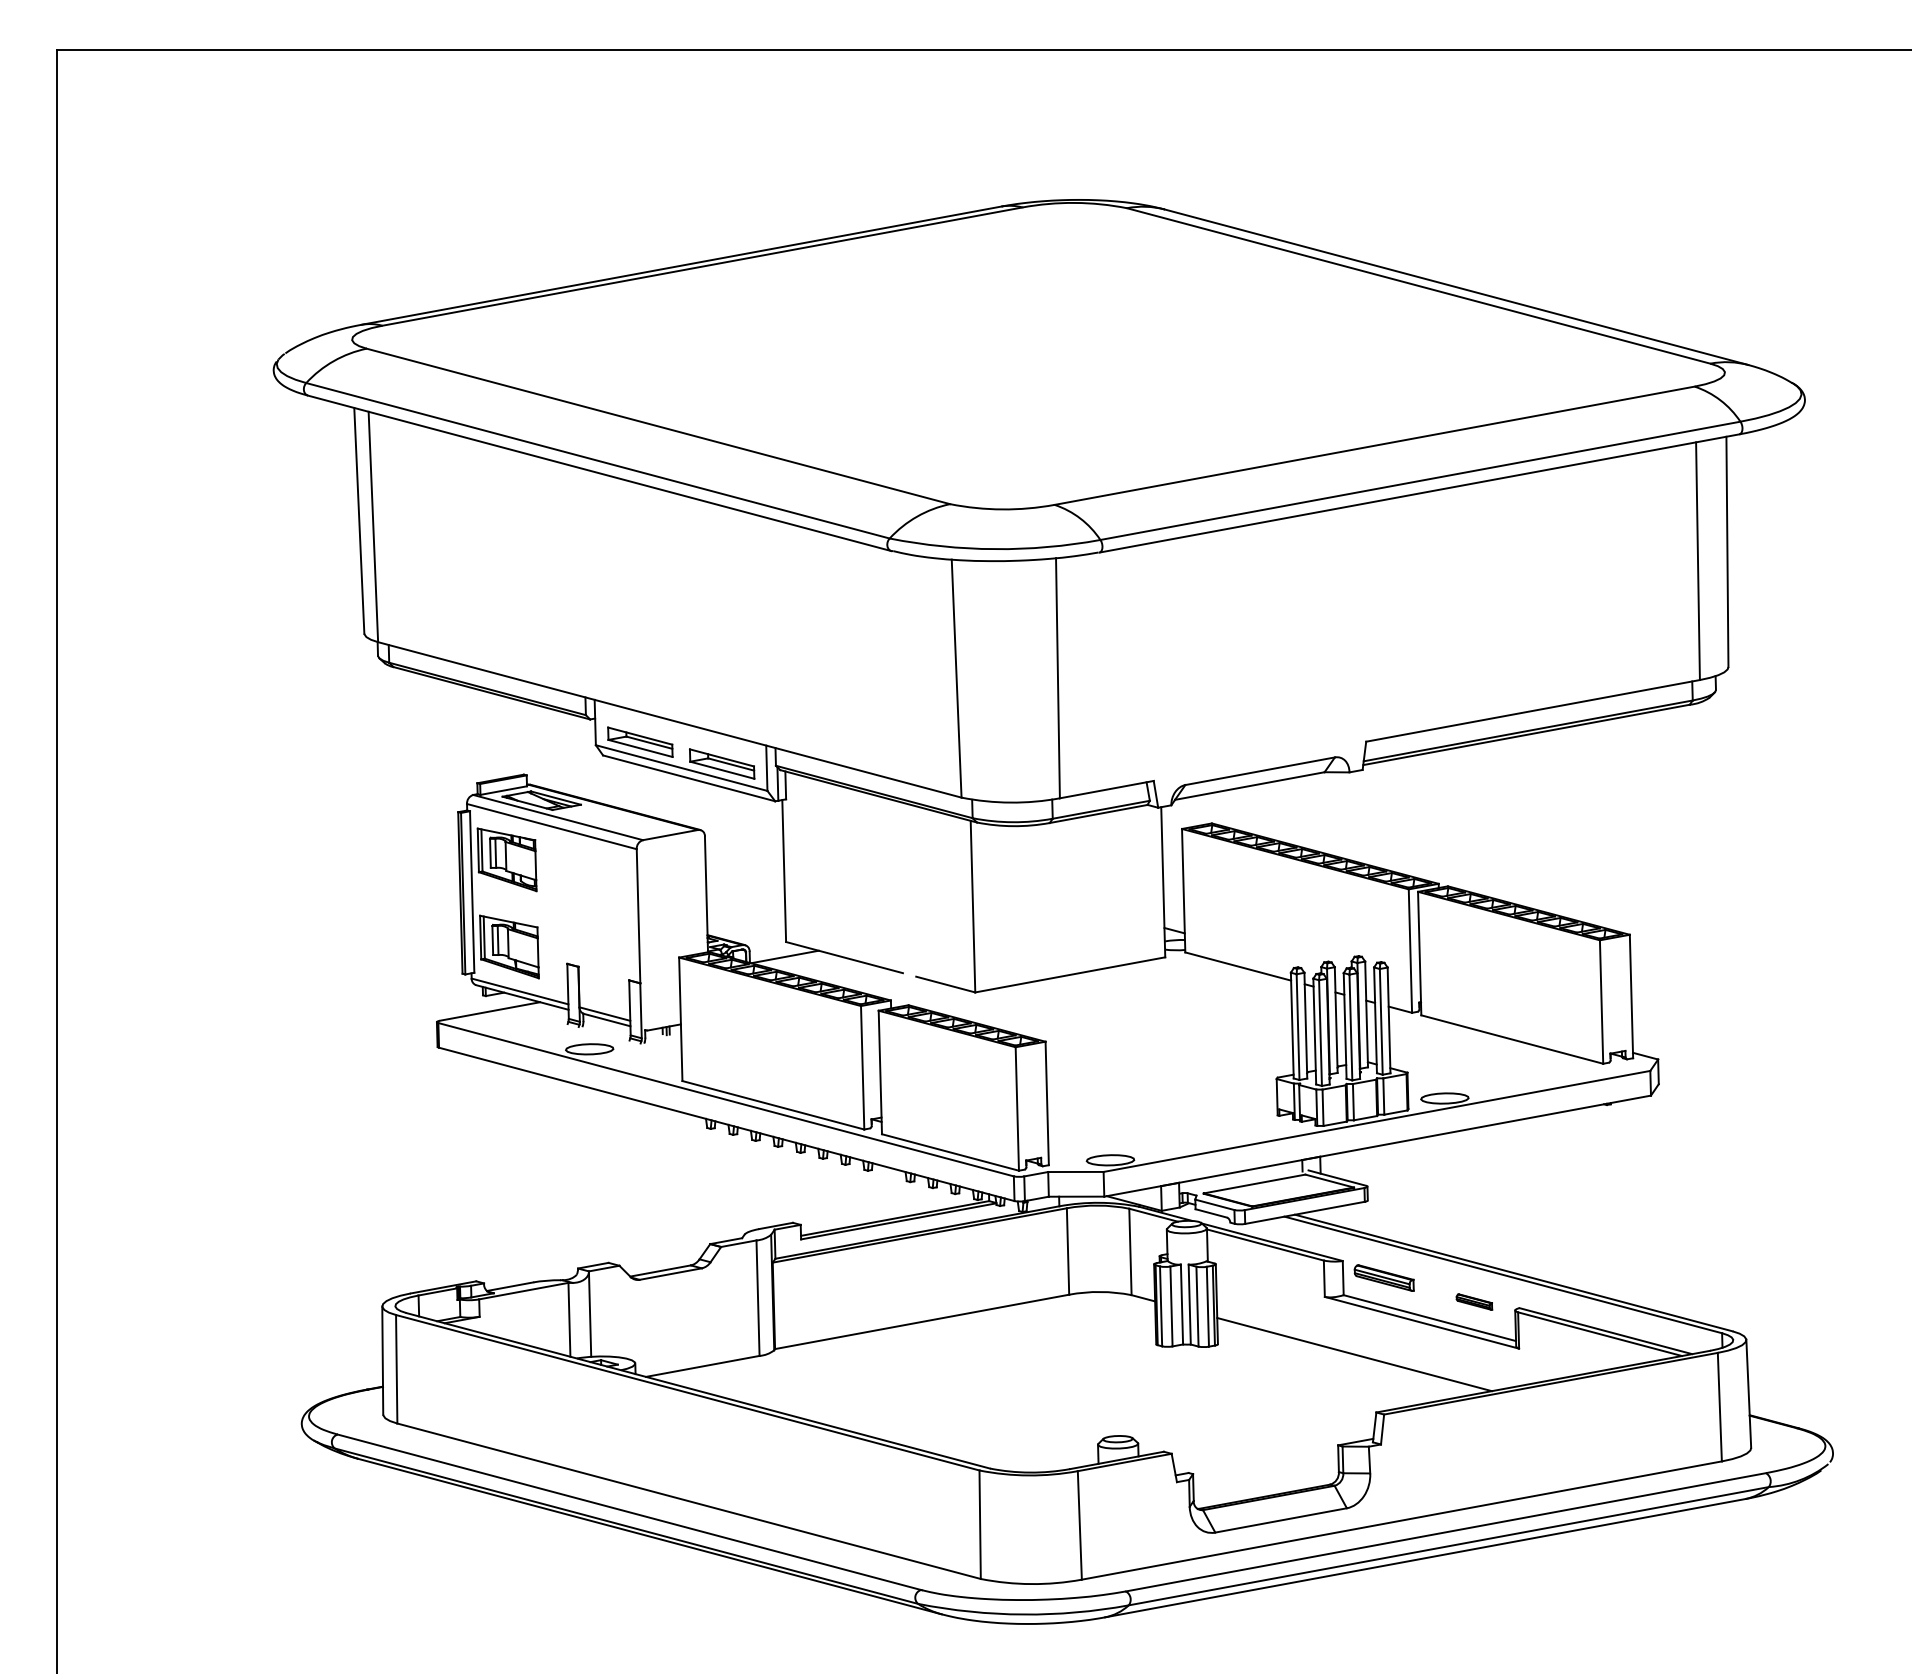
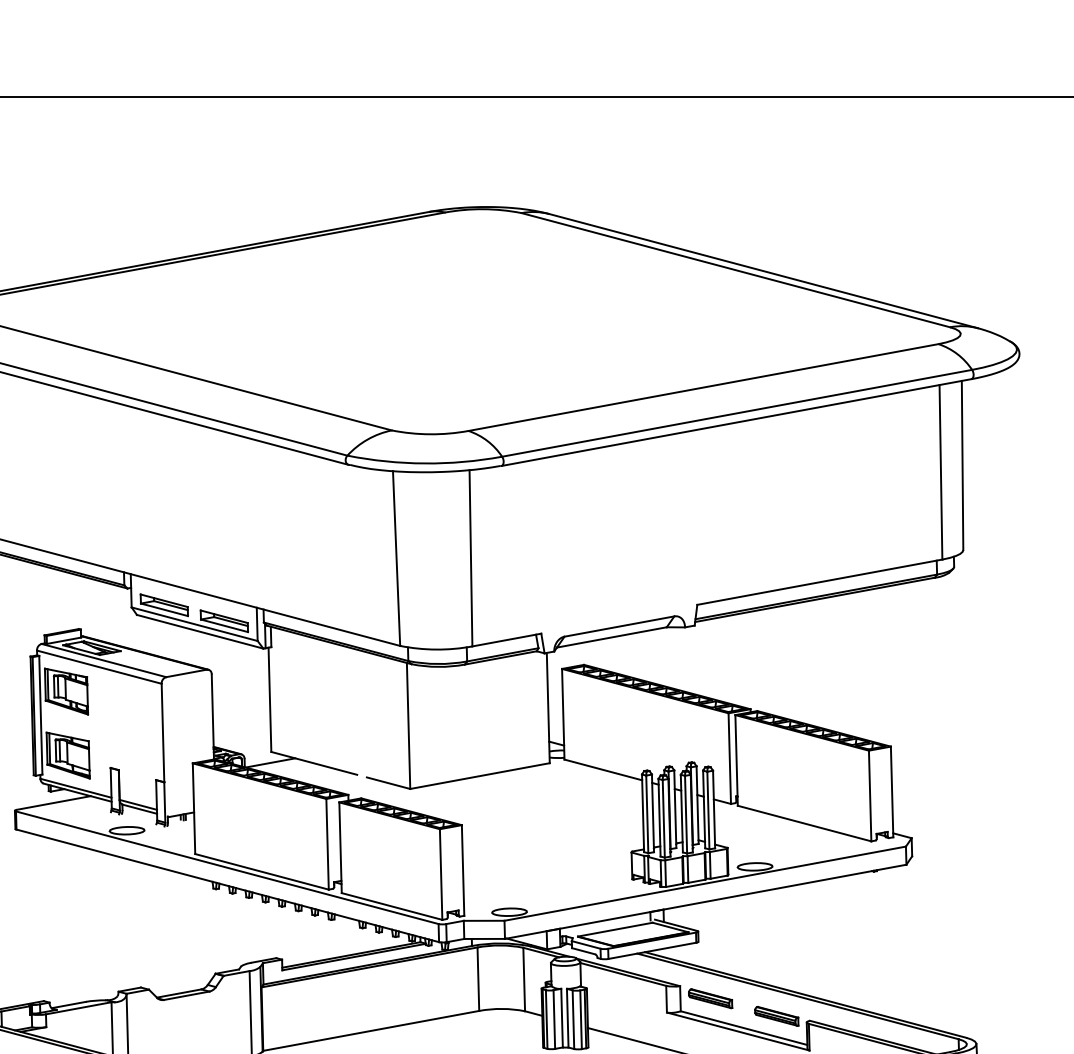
part: (1474, 1301) -> (776, 1015), size x1.67

